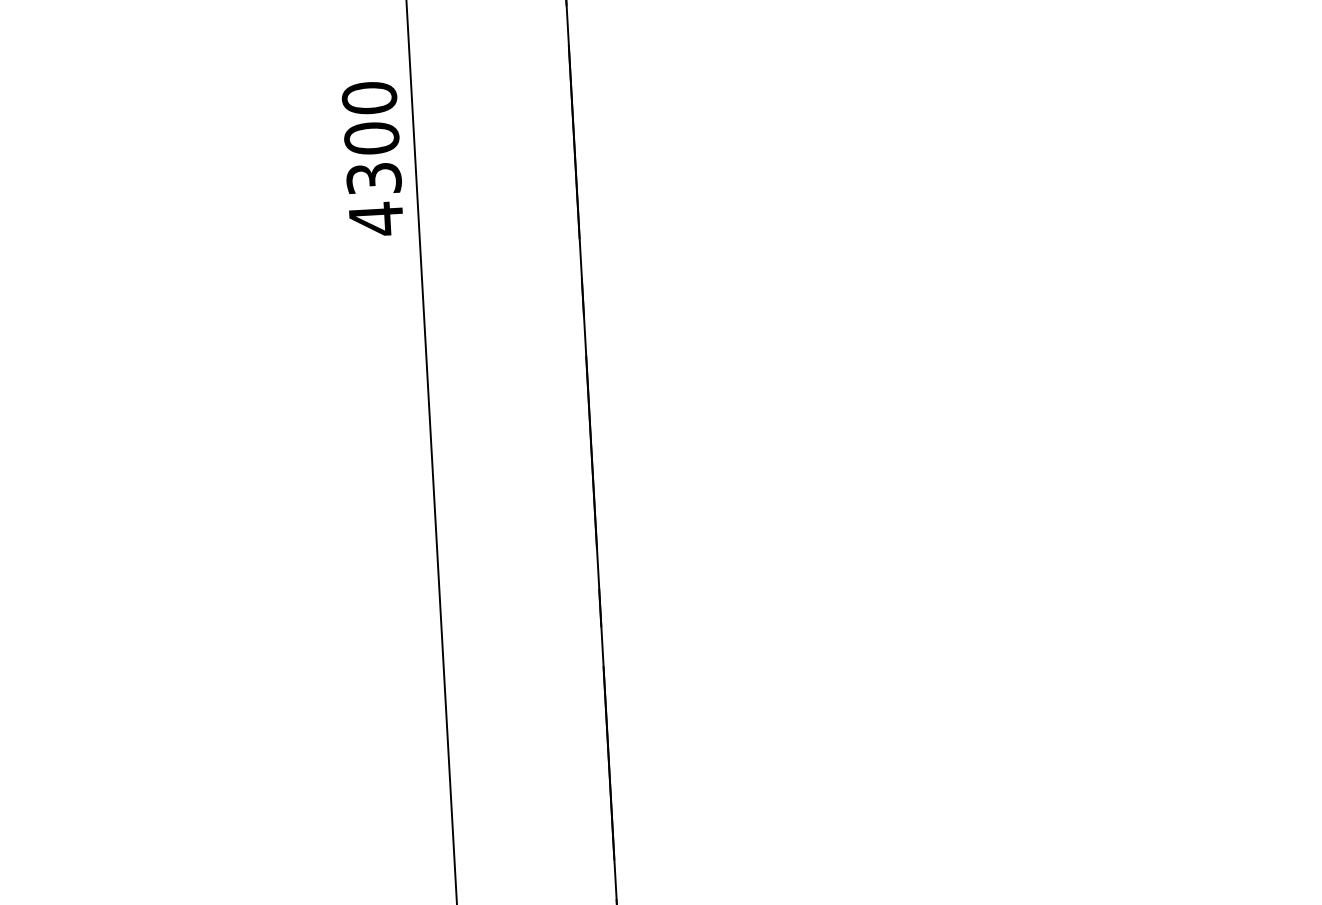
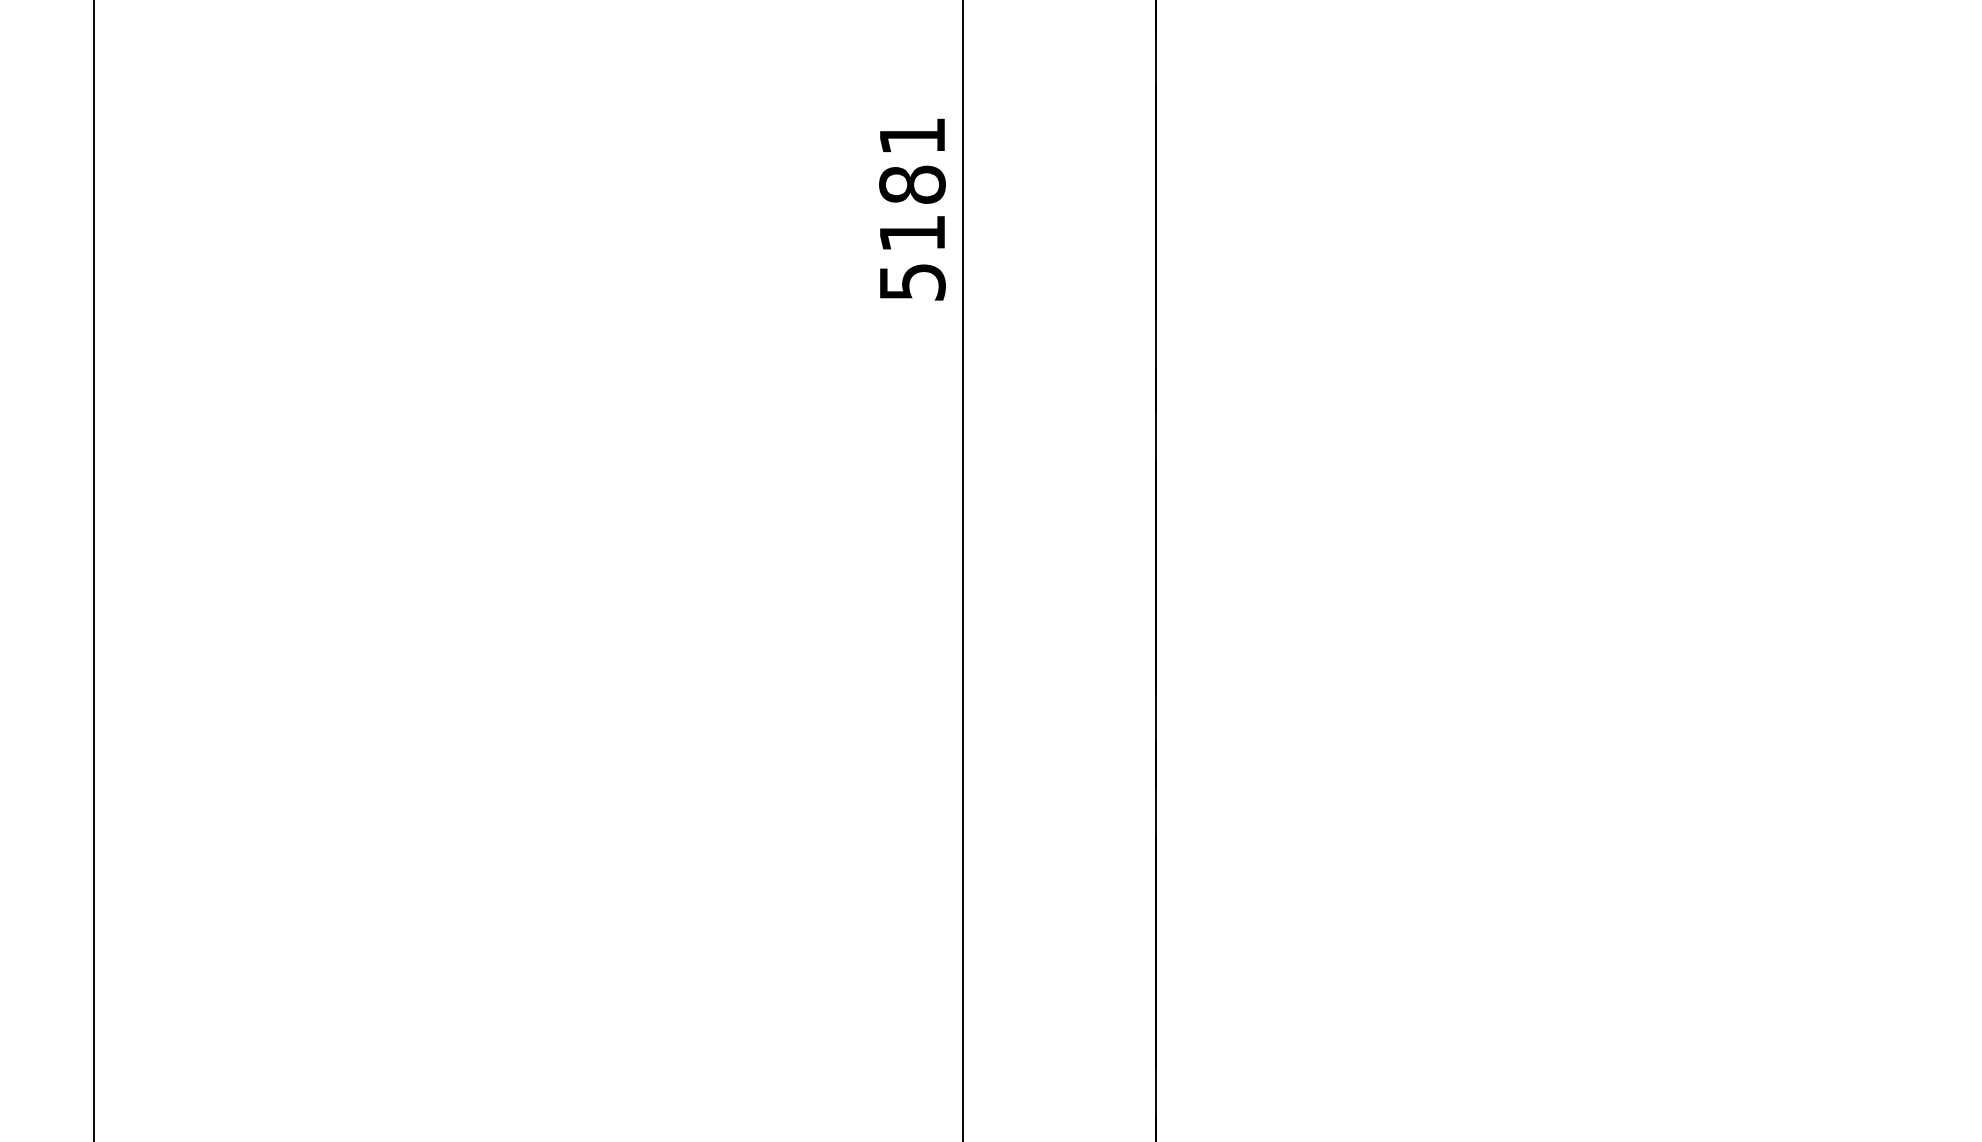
text: (373, 158) -> (912, 209), 4300 -> 5181

